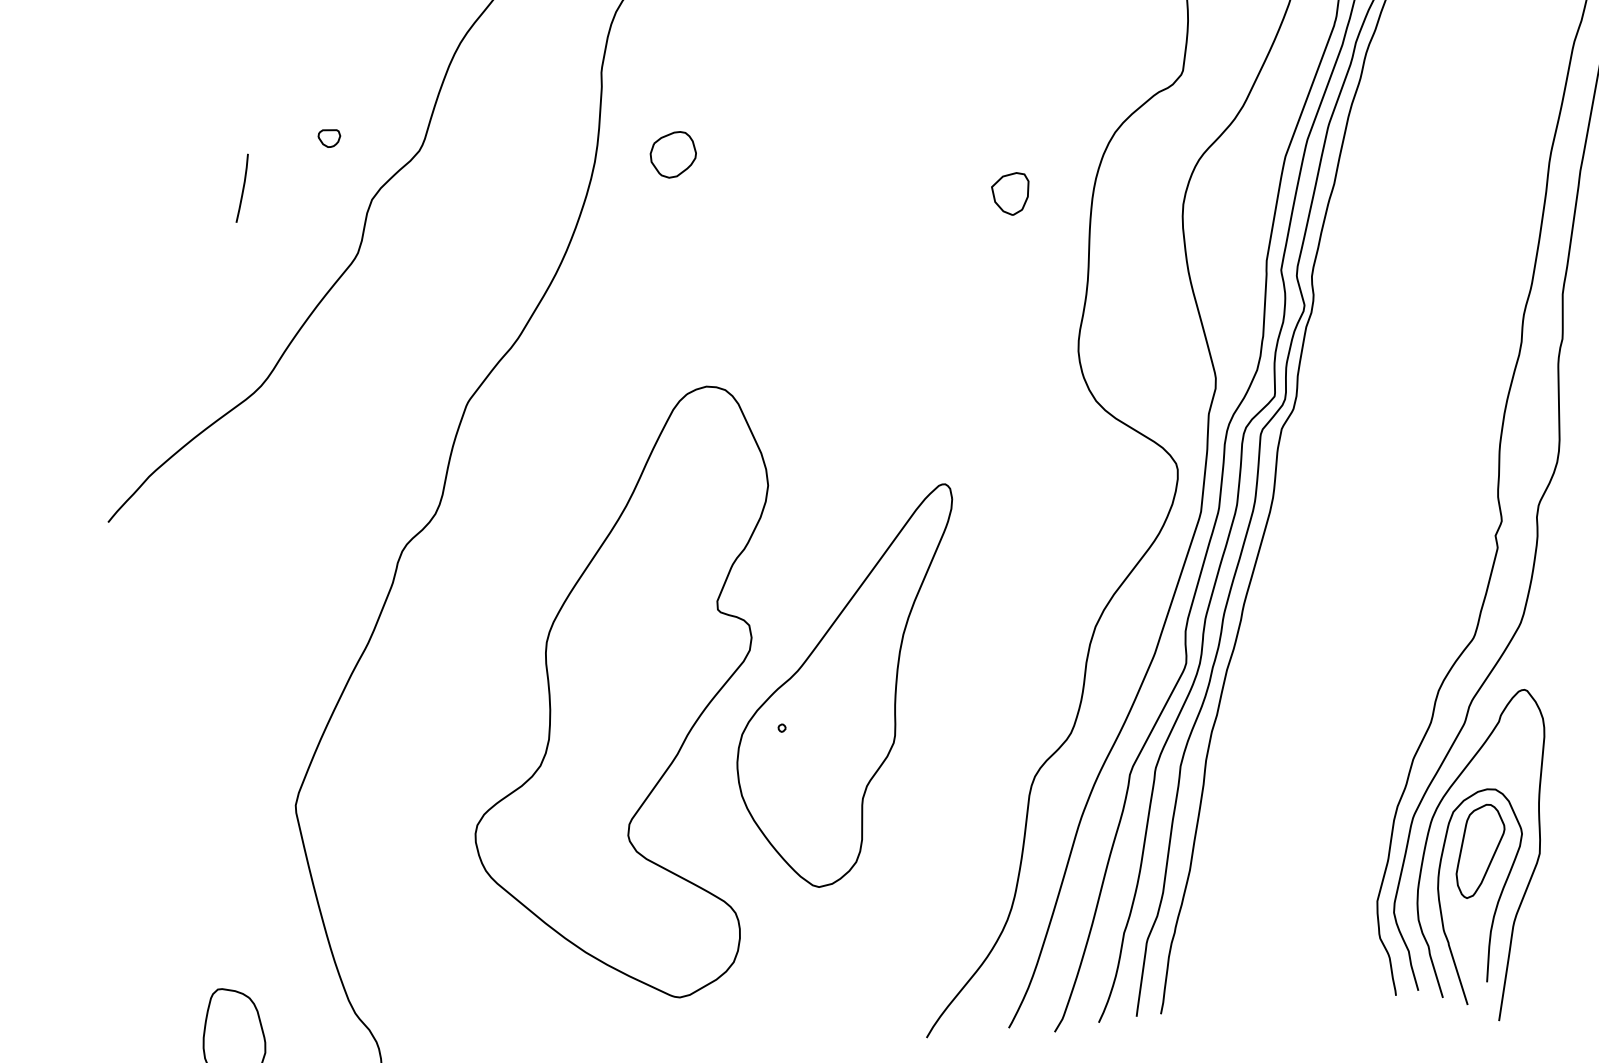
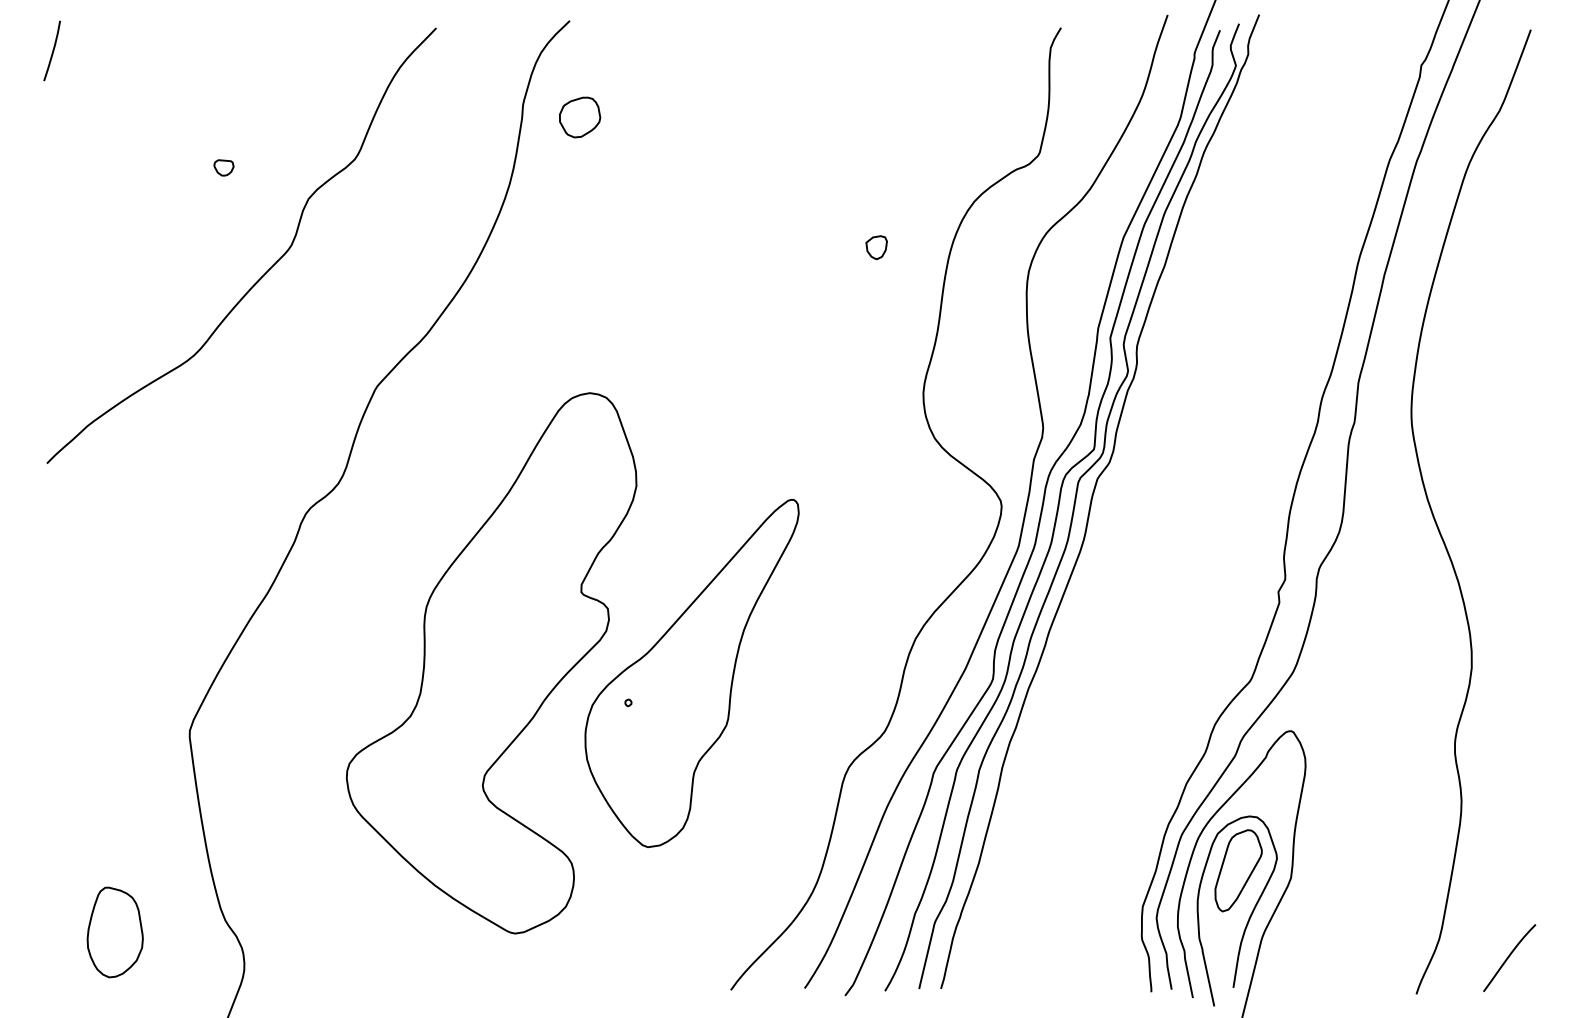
part: (329, 137) -> (223, 167), moved
part: (673, 154) -> (580, 117), moved
curve: (242, 187) -> (52, 50), moved
part: (1010, 193) -> (876, 247), size x0.62

